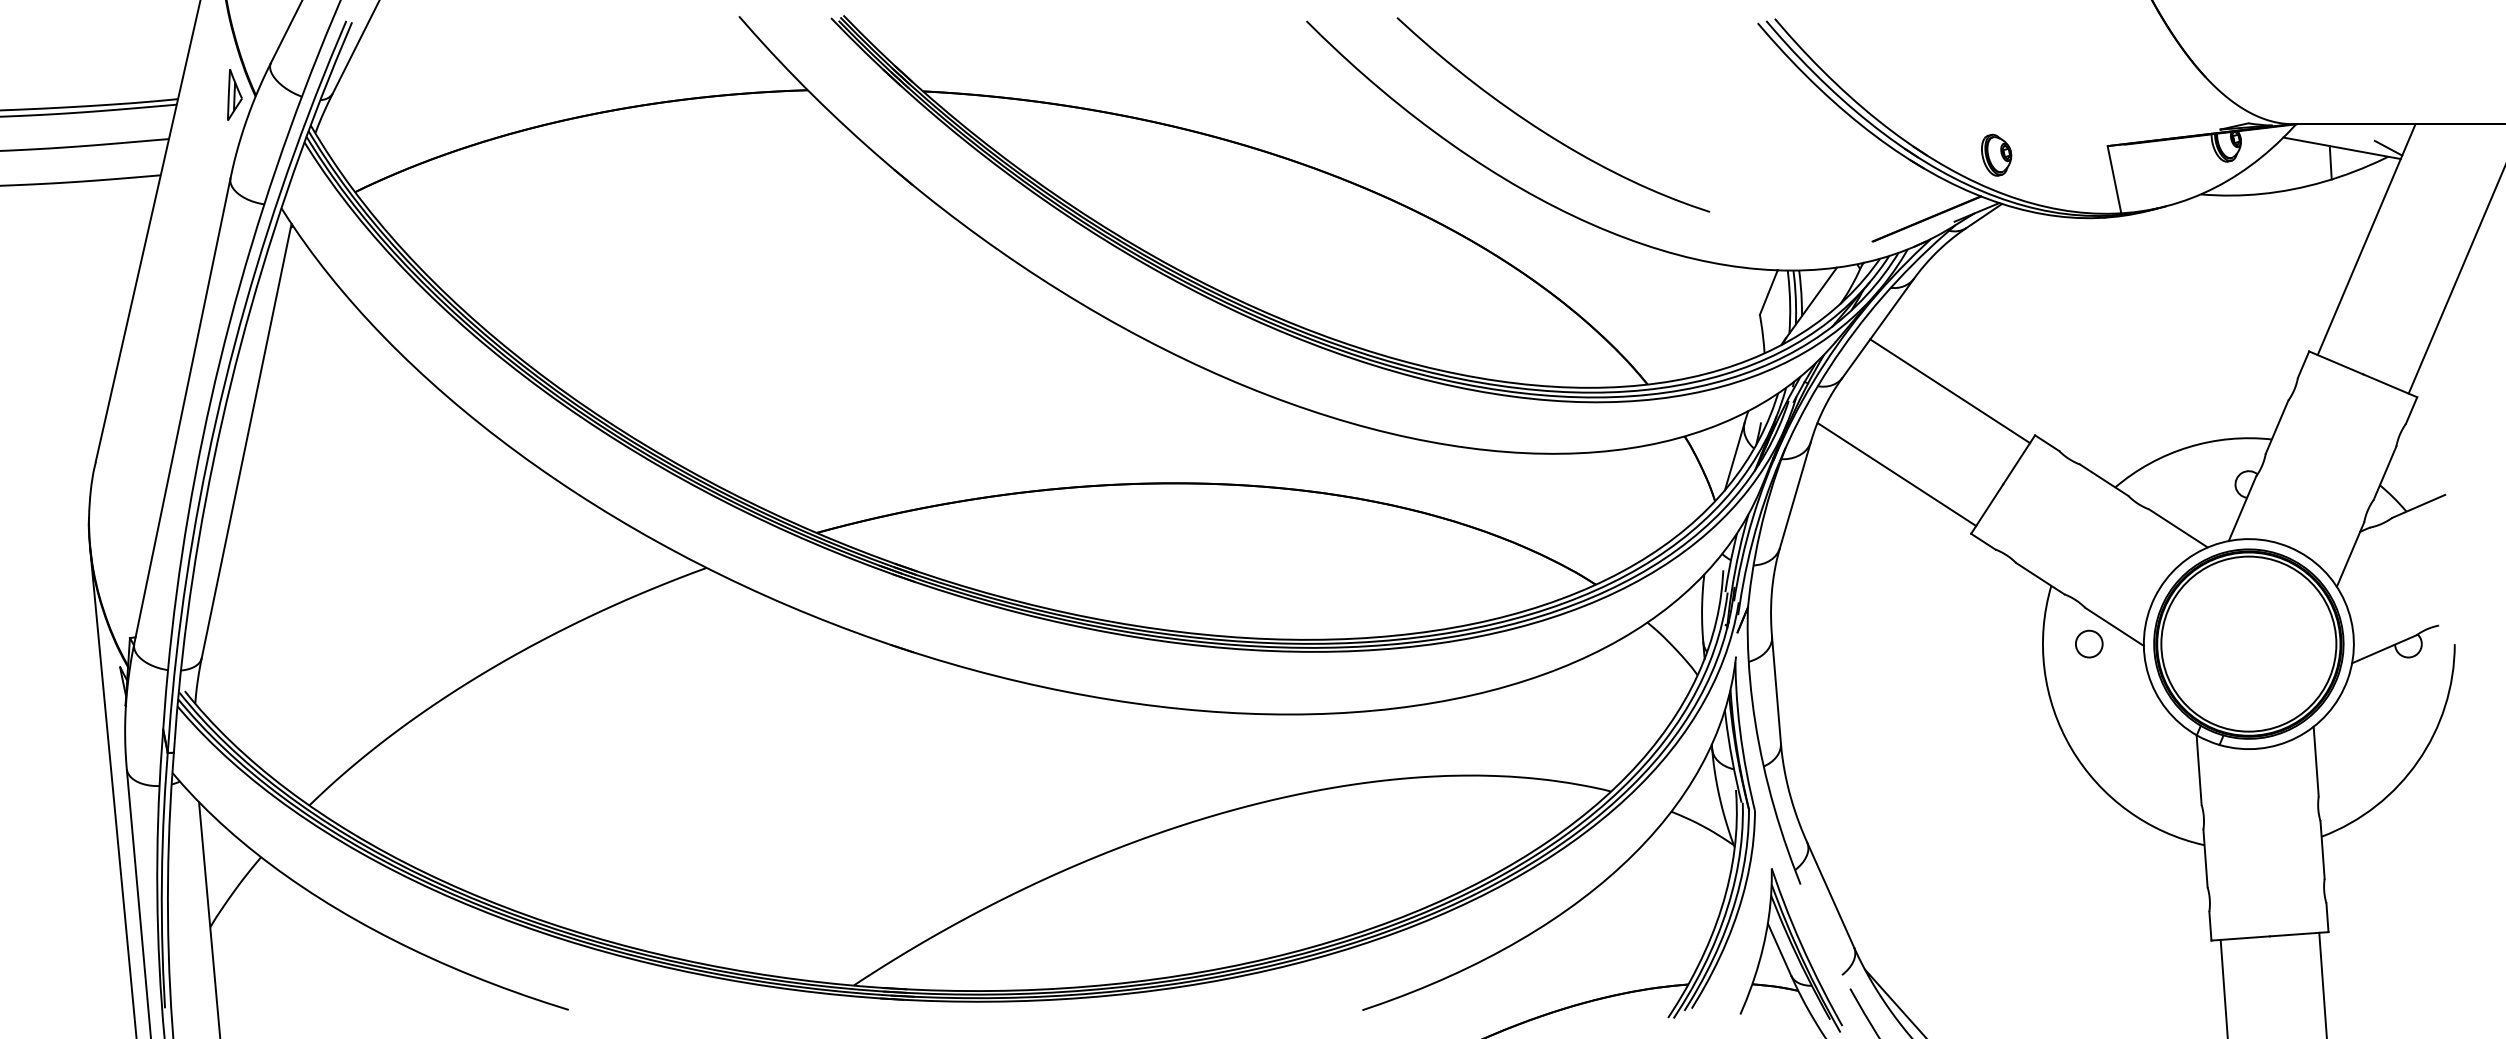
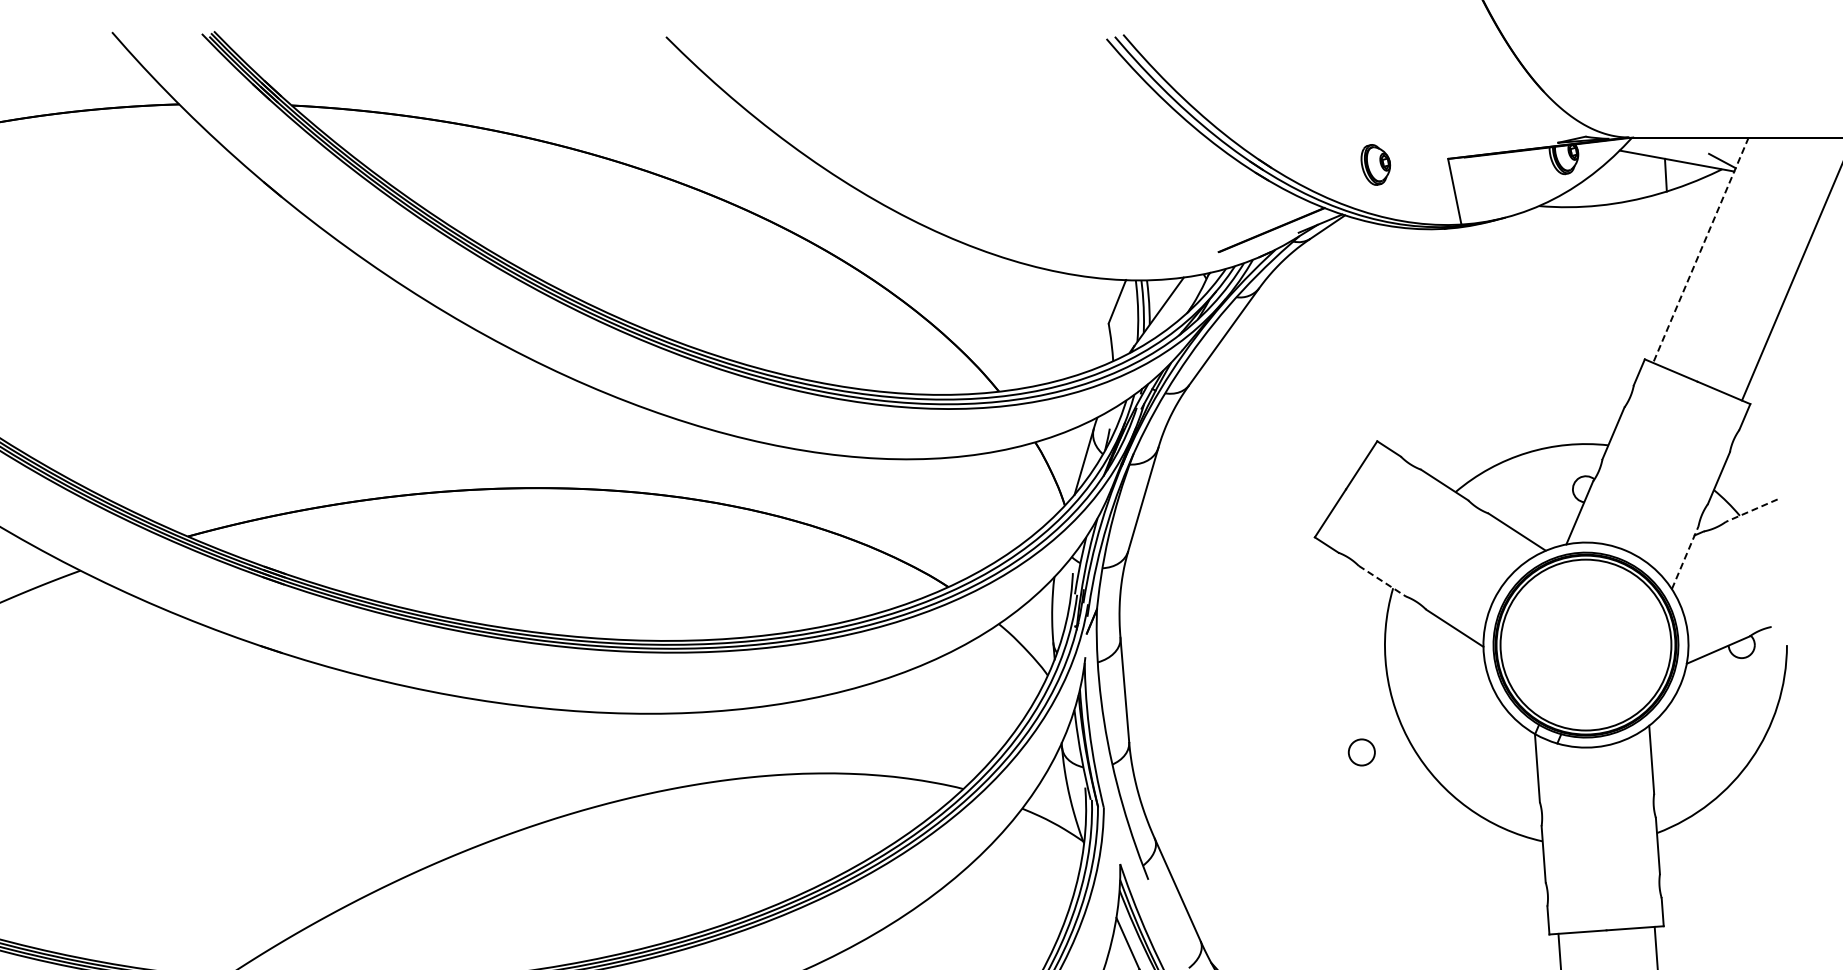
curve: (1543, 130) -> (897, 143), removed
part: (1996, 154) -> (1375, 164), moved
line: (2366, 240) -> (1700, 251), solid -> dashed
line: (1950, 391) -> (1294, 398), removed
line: (1896, 474) -> (1241, 479), removed
line: (2418, 506) -> (1751, 510), solid -> dashed
line: (2350, 554) -> (1685, 557), solid -> dashed
line: (2040, 578) -> (1382, 581), solid -> dashed
circle: (2089, 643) -> (1362, 751), moved

